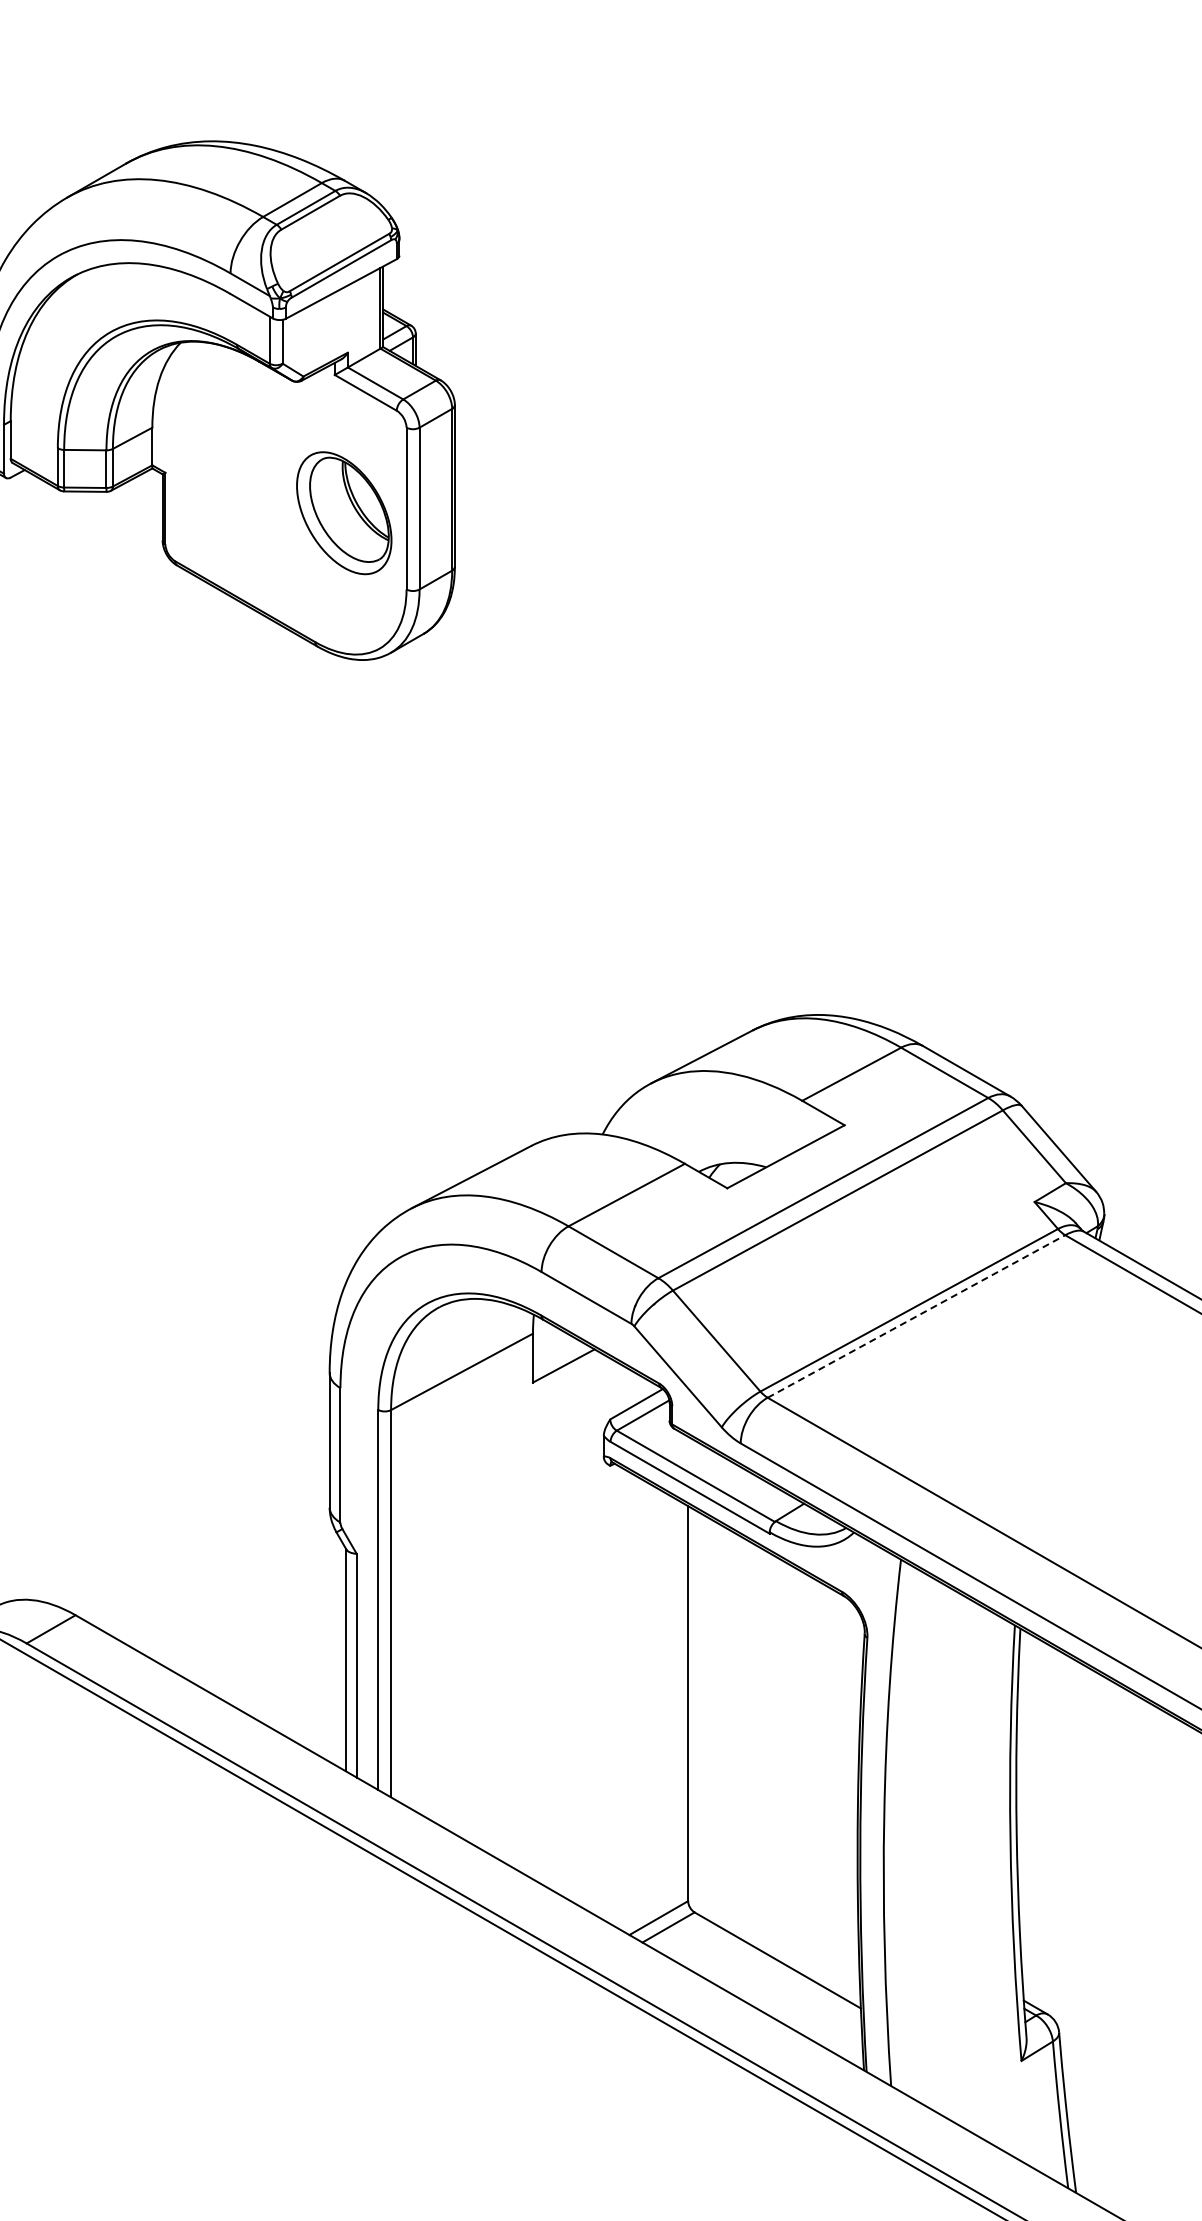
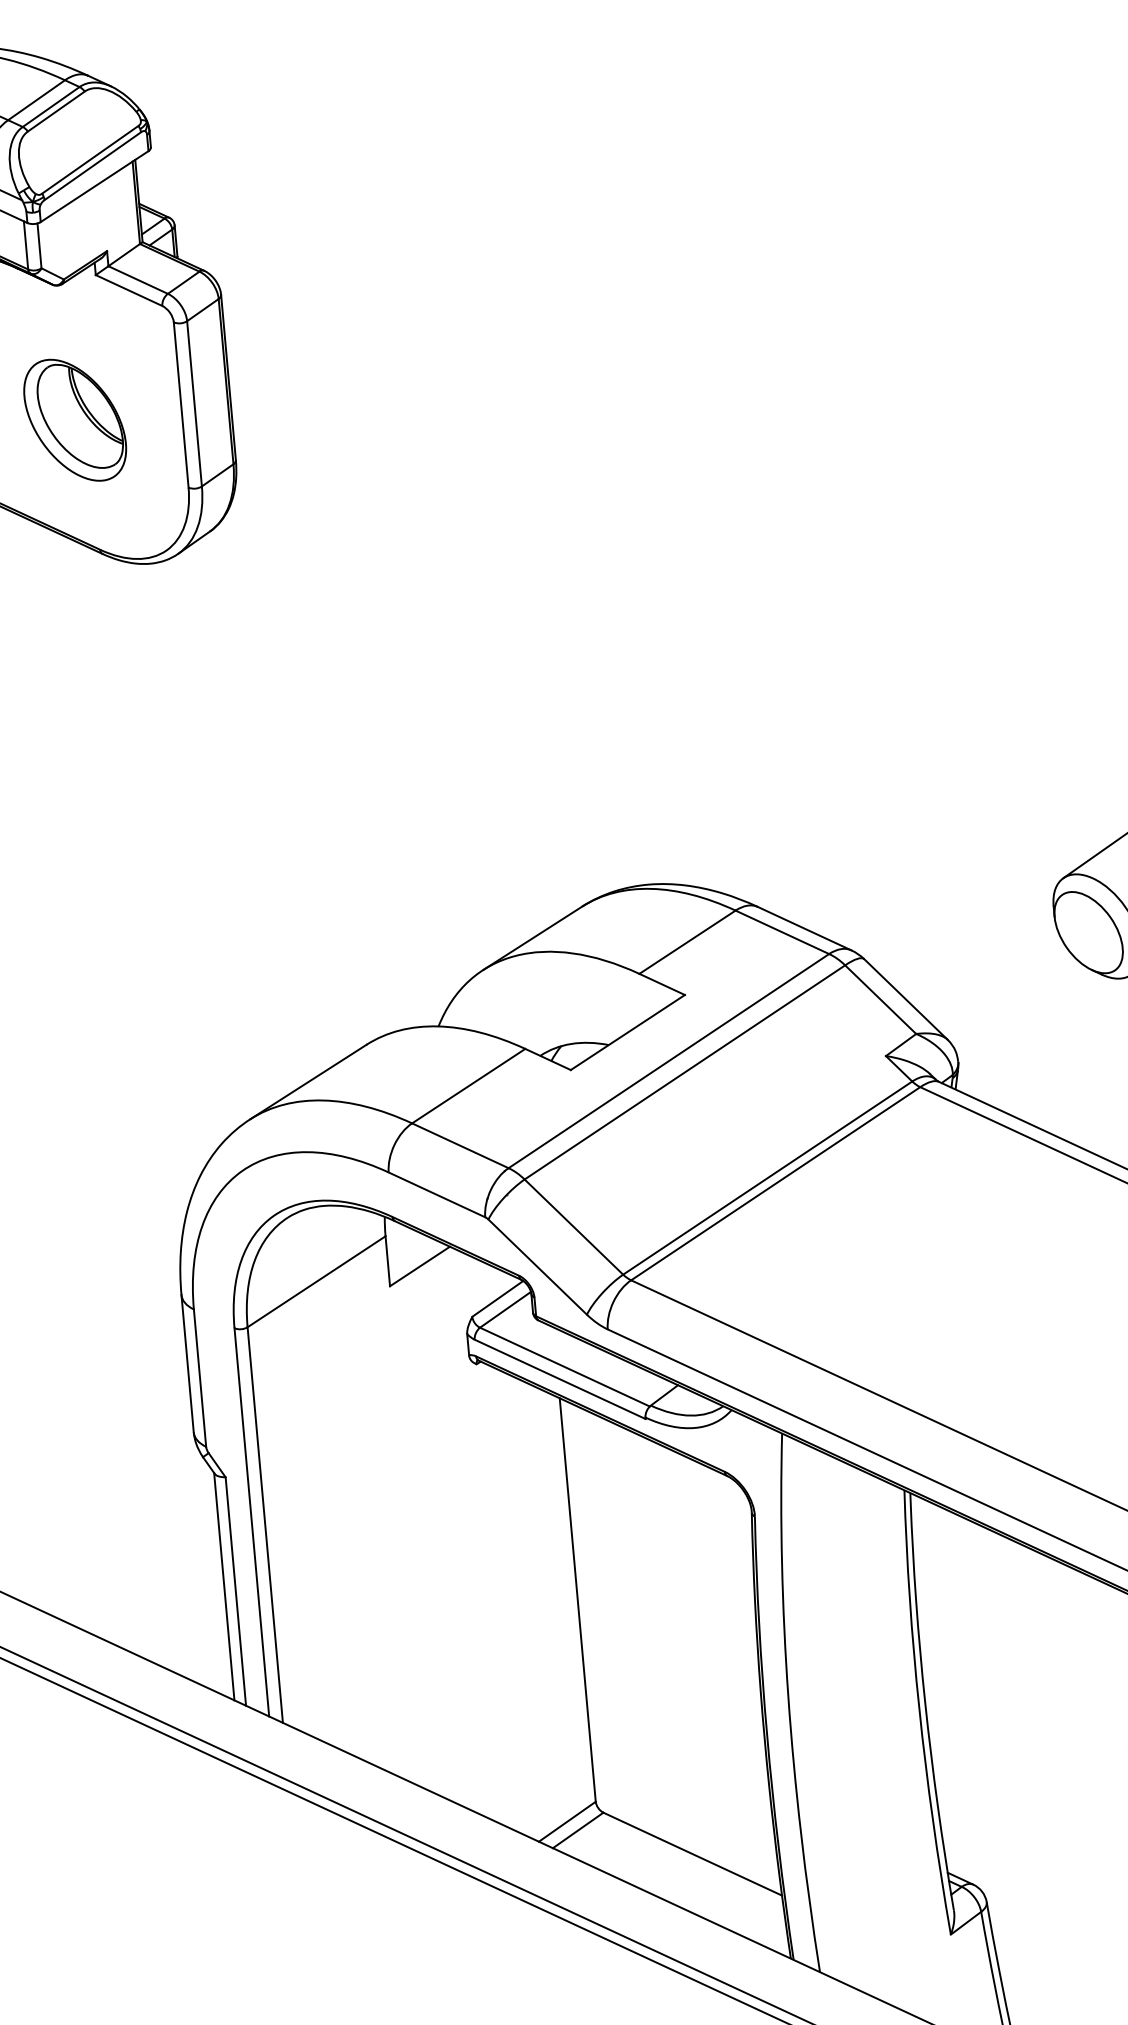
part: (344, 513) -> (75, 420), moved
line: (916, 1316) -> (775, 1183), dashed -> solid

